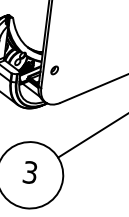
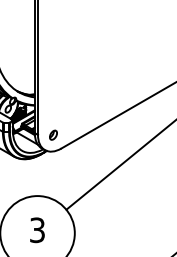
part: (54, 69) -> (53, 134), moved

